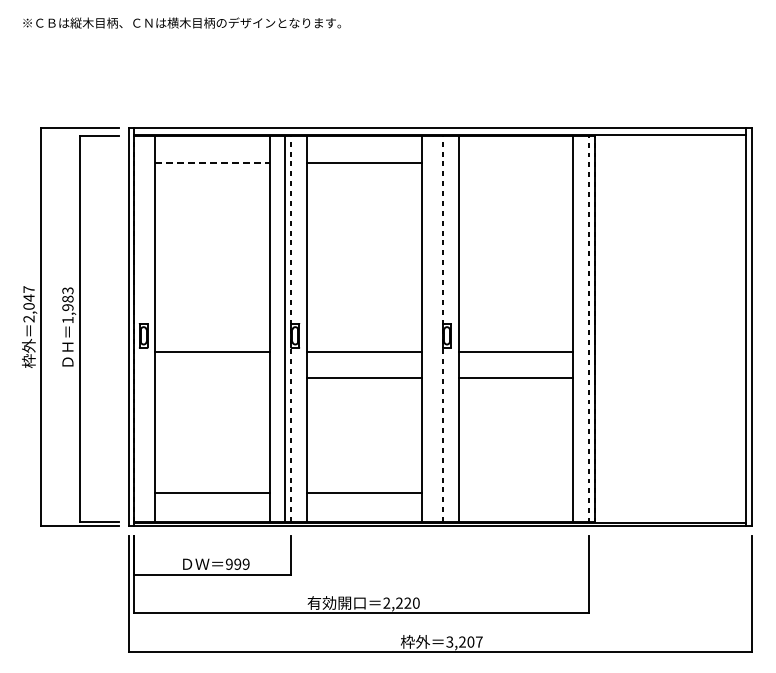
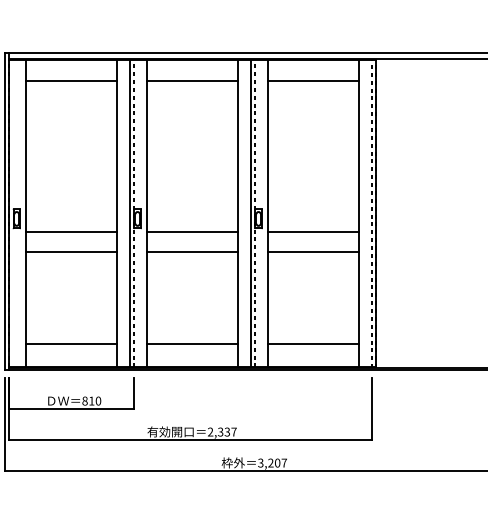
line: (213, 162) -> (72, 80), dashed -> solid
line: (515, 162) -> (313, 80), added
line: (437, 329) -> (250, 213), added
line: (212, 377) -> (71, 252), added
line: (515, 492) -> (313, 343), added
text: (237, 563) -> (91, 400), 999 -> 810
text: (407, 602) -> (227, 431), 2,220 -> 2,337

